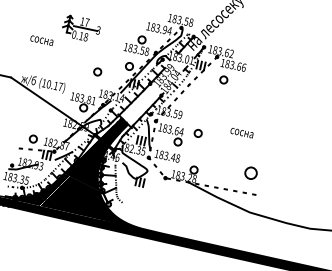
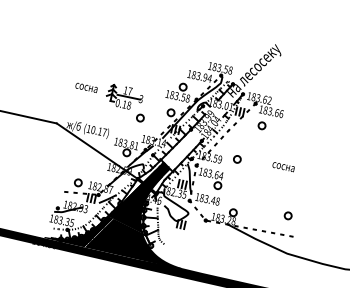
part: (81, 27) -> (124, 96), moved
part: (198, 133) -> (237, 159), moved
text: (241, 133) -> (283, 167), moved
part: (250, 172) -> (287, 215), size x0.62

